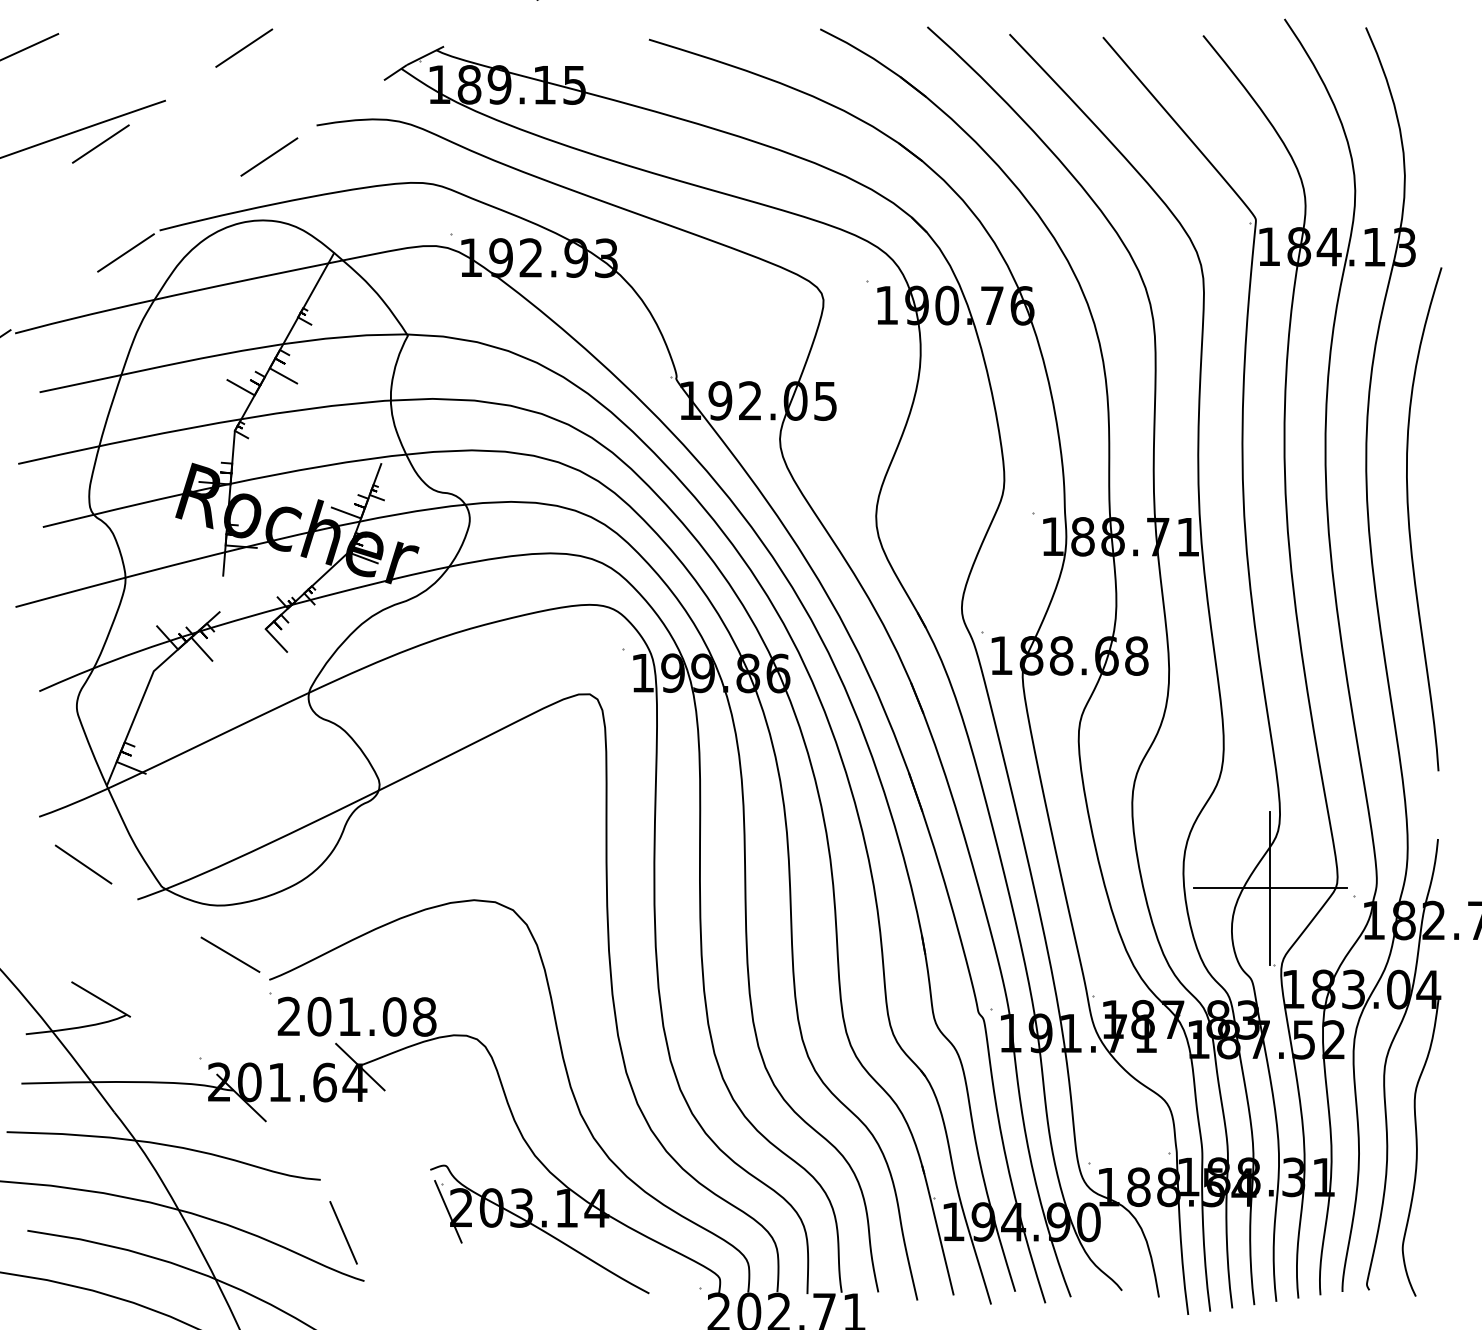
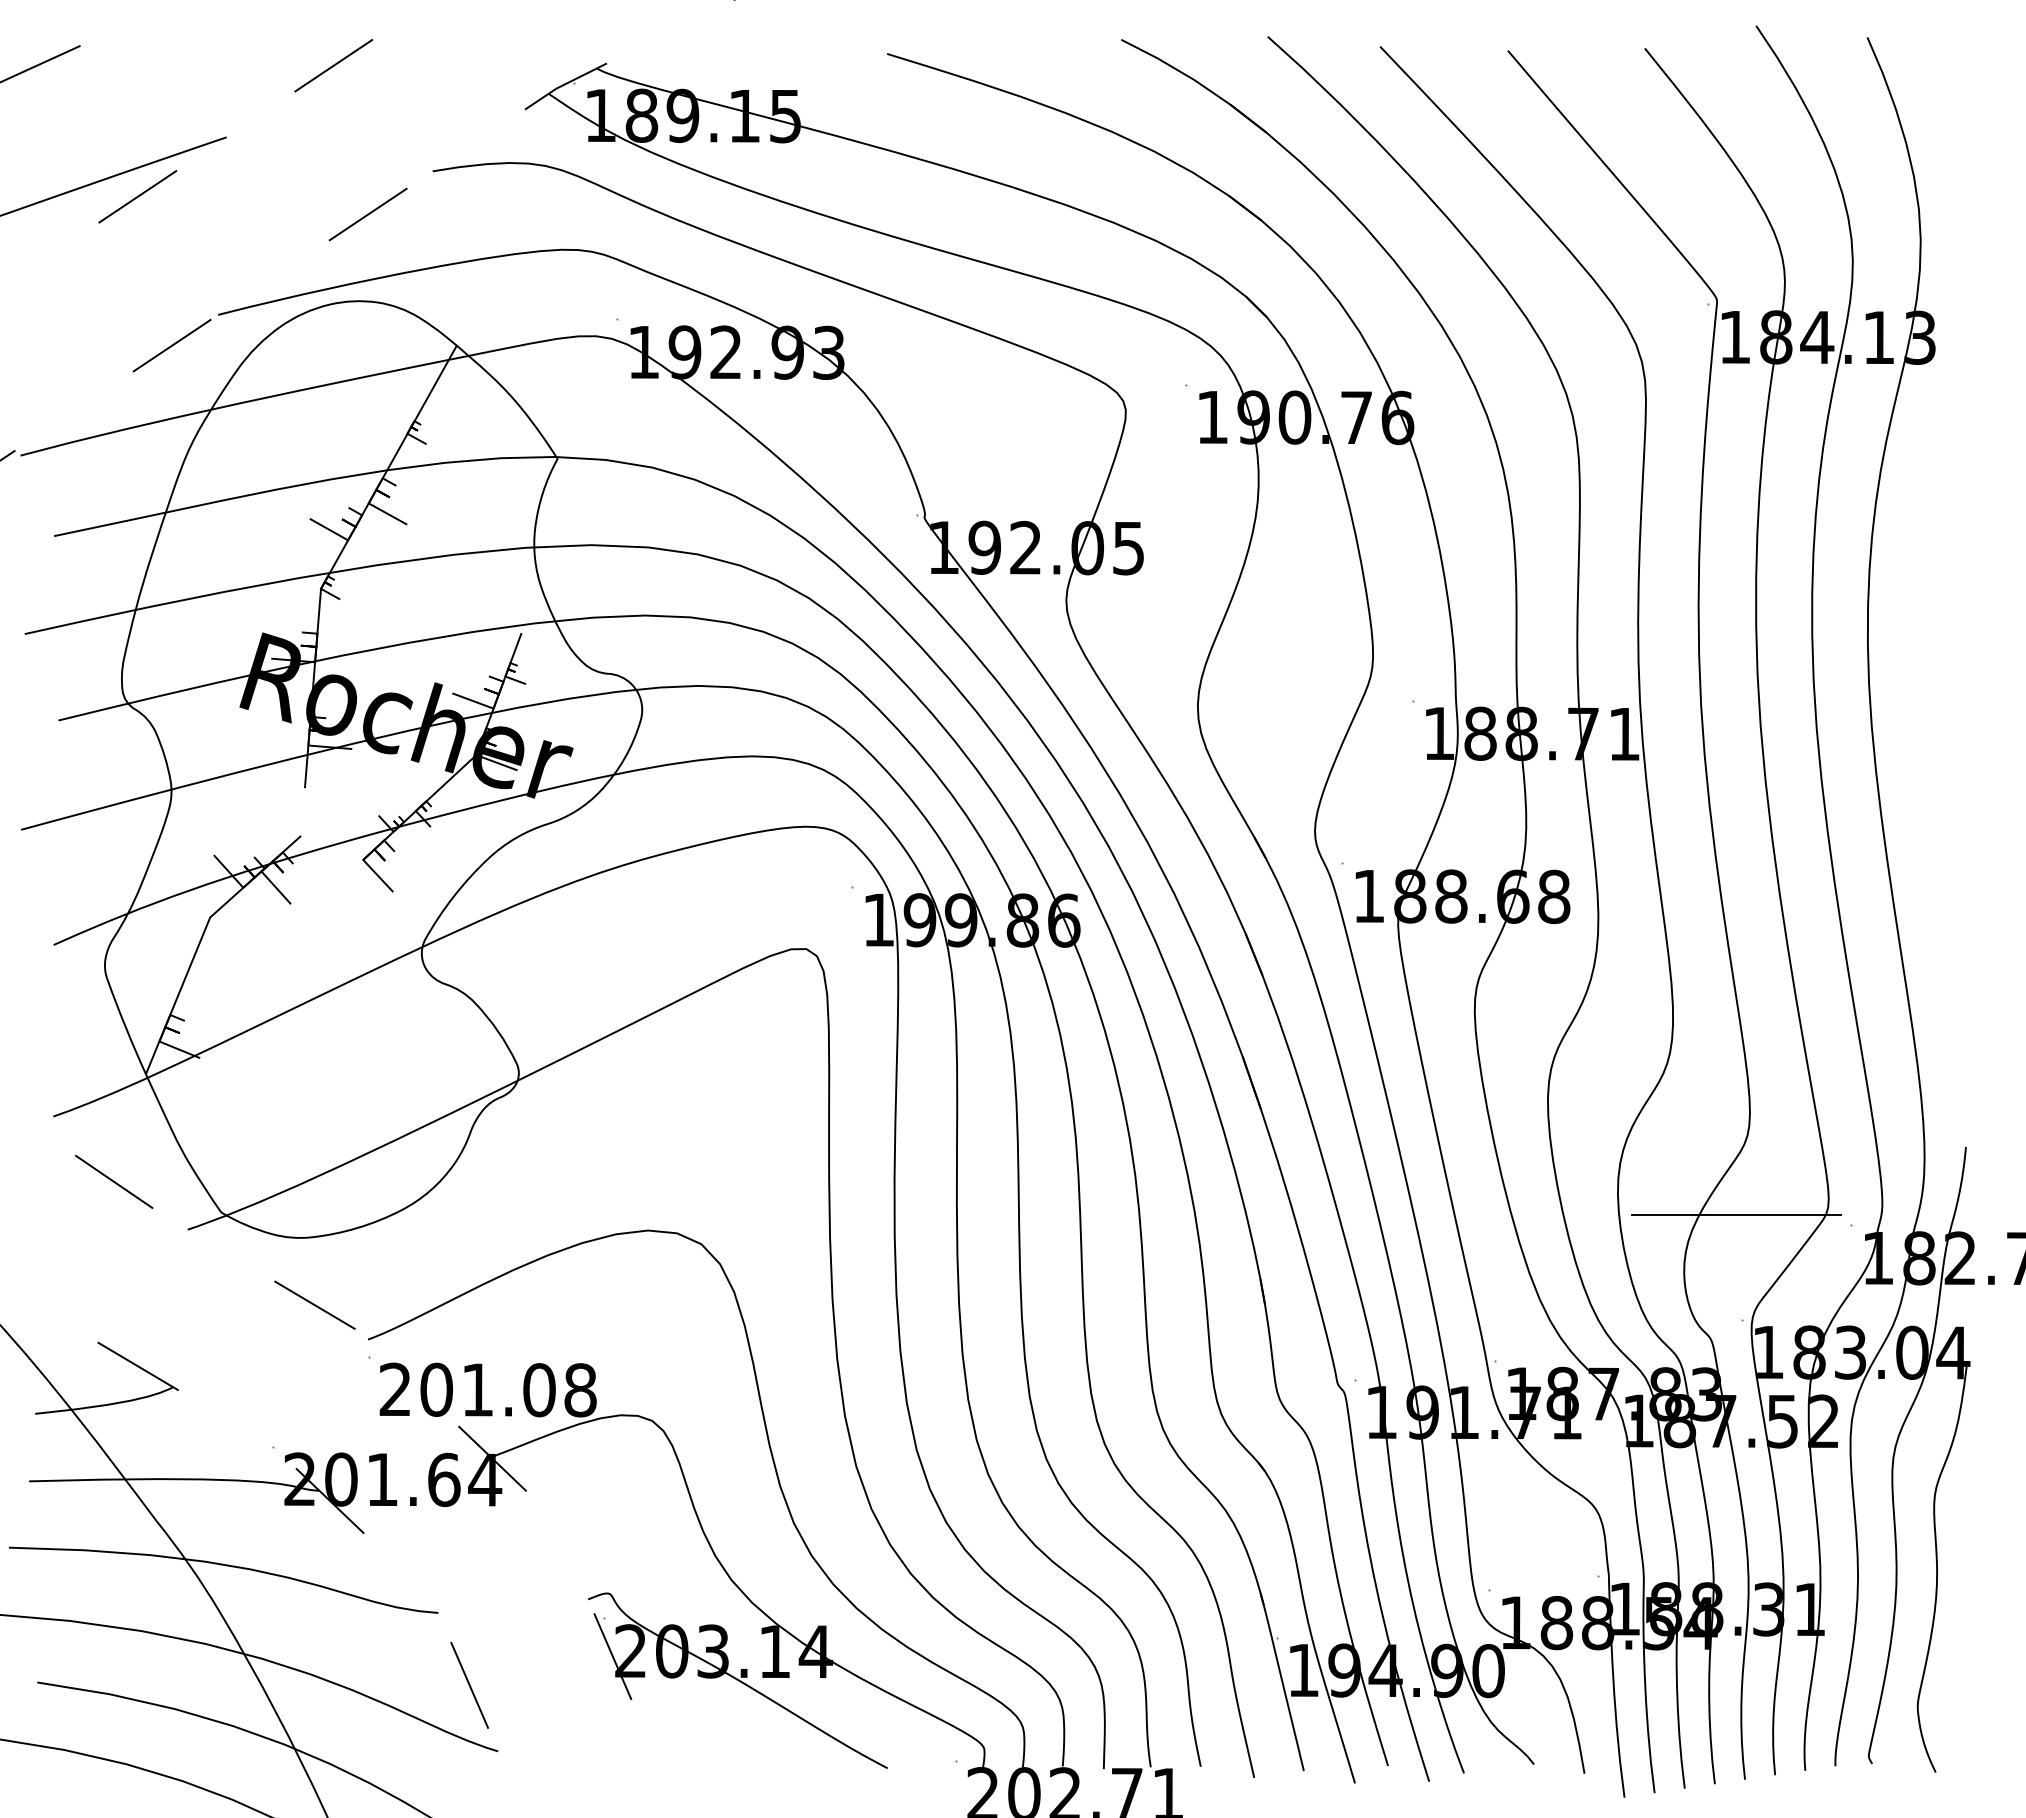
curve: (1409, 522) -> (1927, 714), removed
line: (1270, 888) -> (1736, 1214), removed

